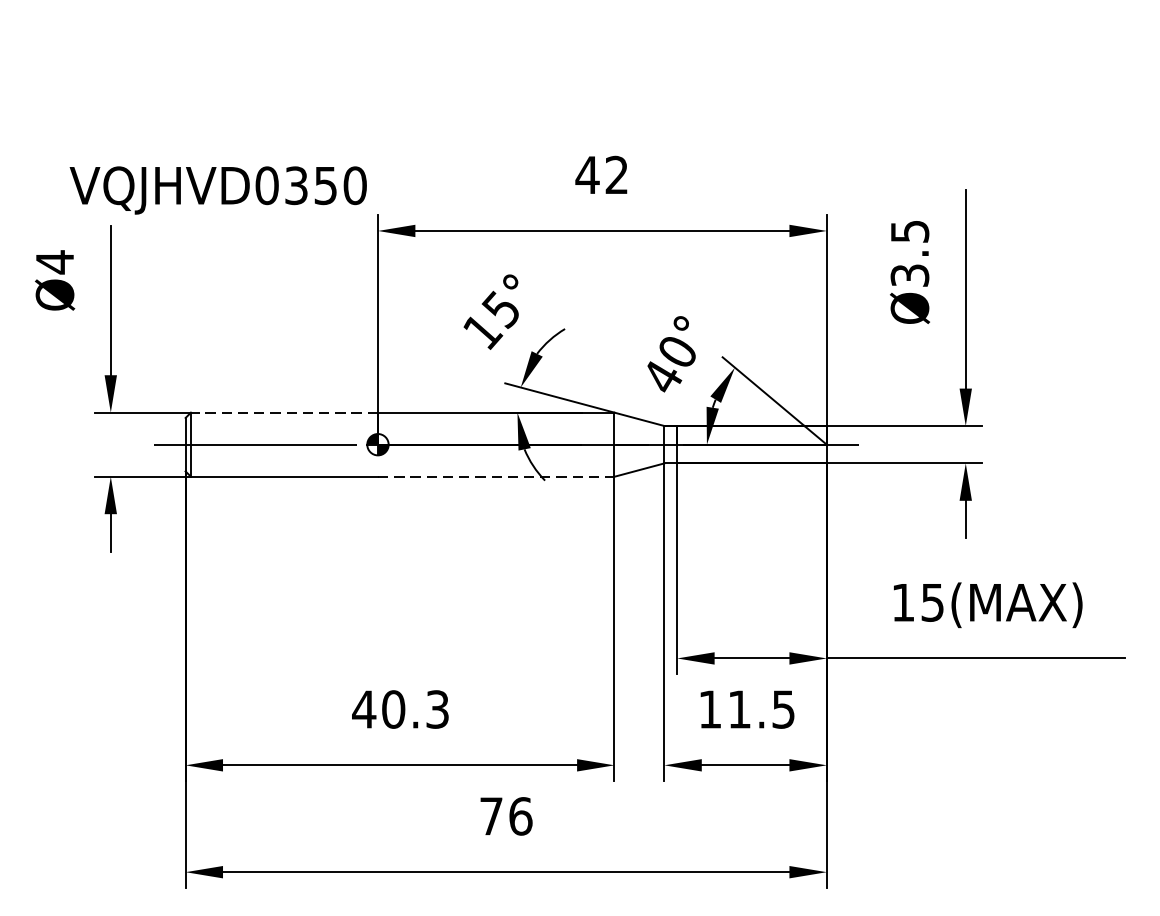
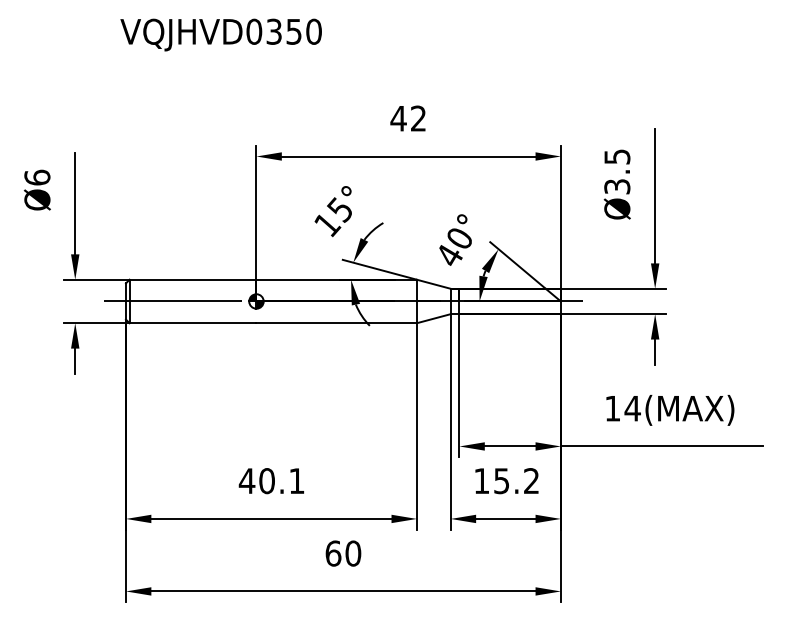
text: (217, 189) -> (220, 34), moved
text: (55, 261) -> (37, 177), Ø4 -> Ø6
line: (283, 412) -> (192, 279), dashed -> solid
line: (497, 477) -> (337, 323), dashed -> solid
text: (932, 602) -> (632, 408), 15(MAX) -> 14(MAX)
text: (436, 710) -> (296, 481), 40.3 -> 40.1
text: (761, 710) -> (516, 481), 11.5 -> 15.2
text: (506, 816) -> (343, 553), 76 -> 60

